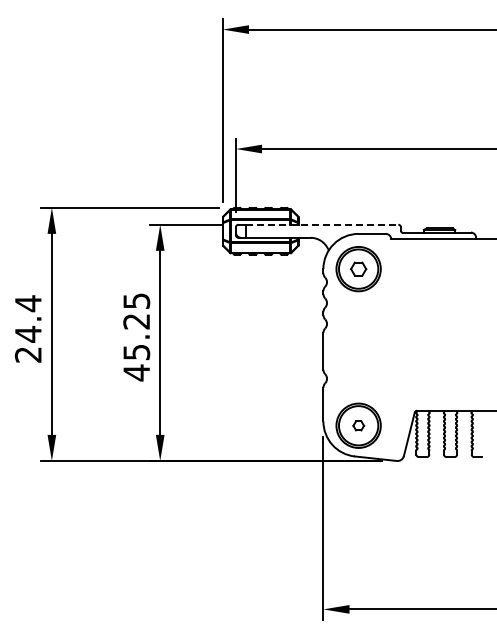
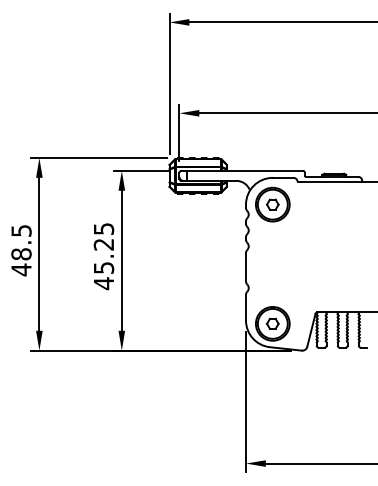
line: (322, 224) -> (245, 170), dashed -> solid
text: (27, 329) -> (20, 250), 24.4 -> 48.5
part: (358, 425) -> (272, 323), size x1.43

